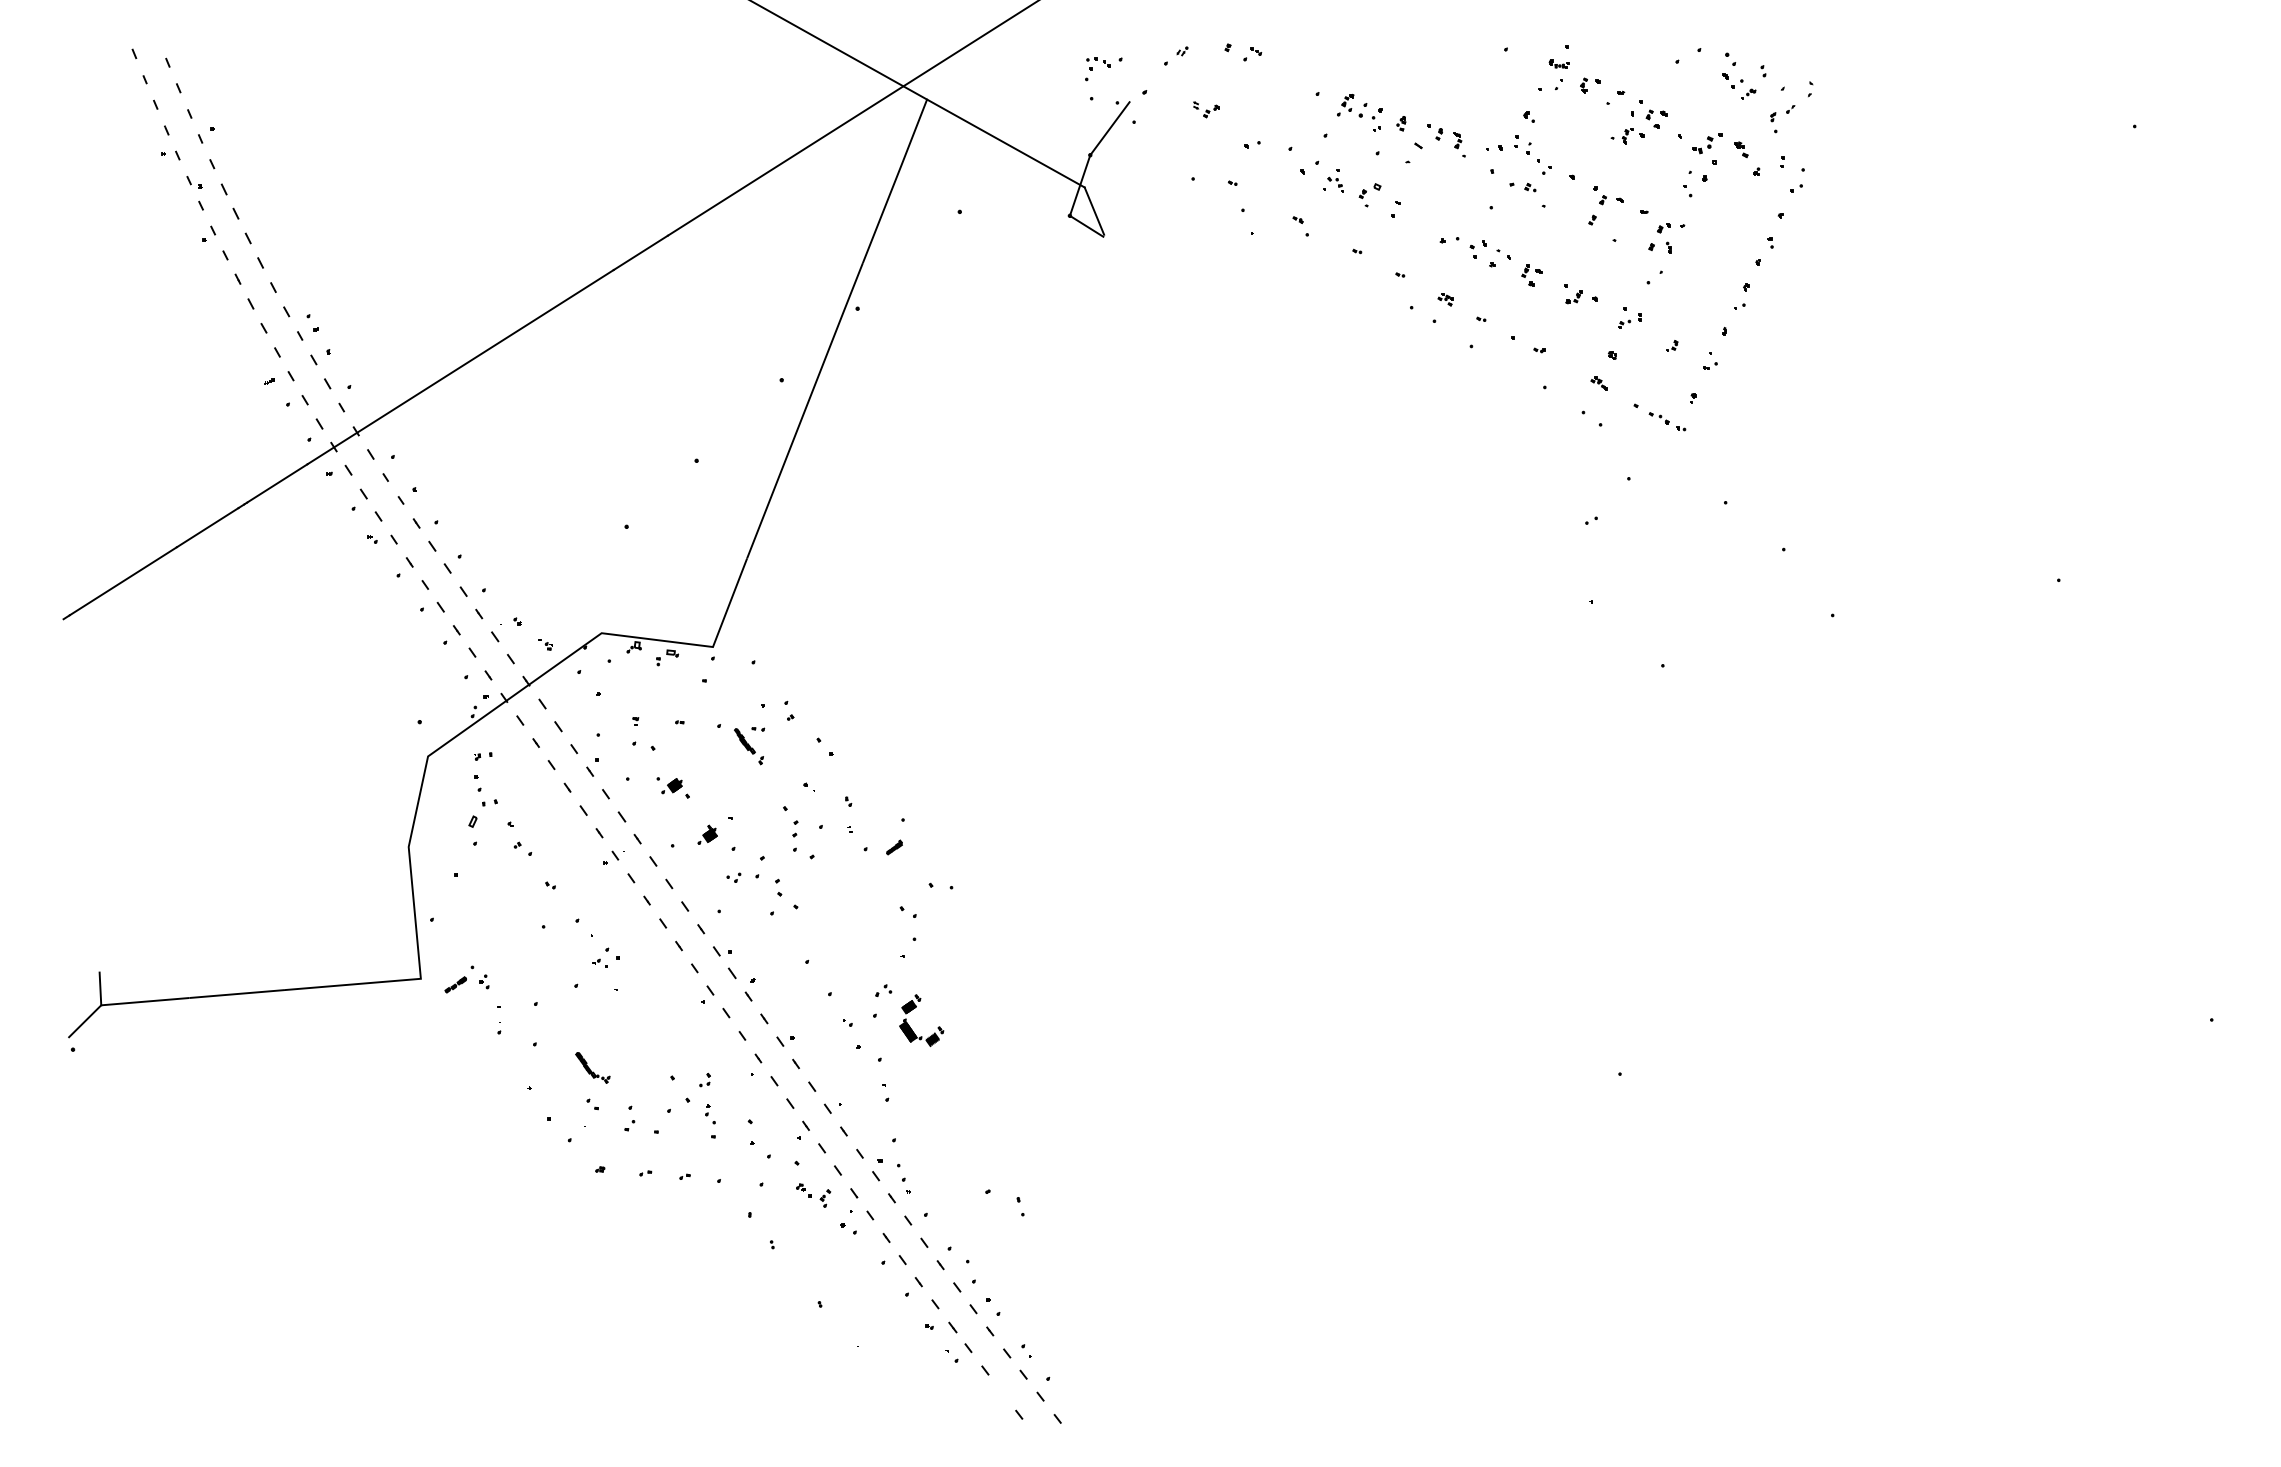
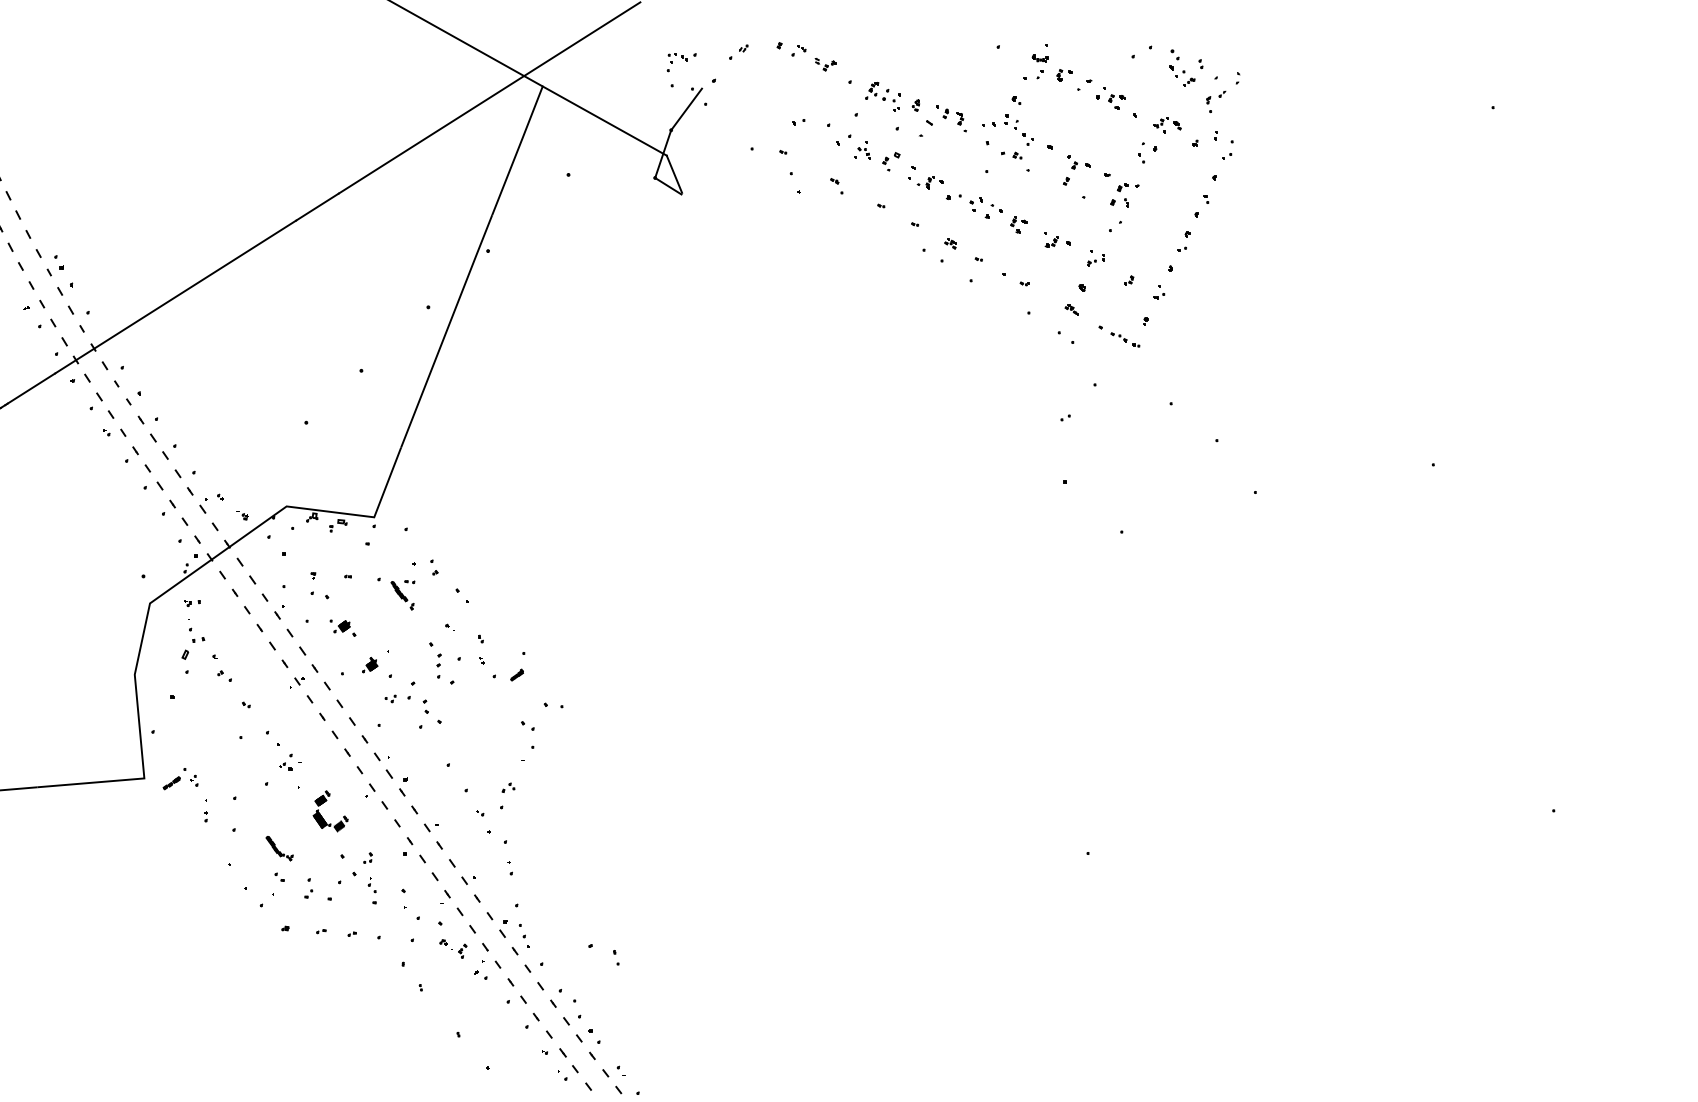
part: (1206, 109) -> (825, 64), moved
part: (1627, 136) -> (930, 183), moved
part: (1720, 148) -> (1167, 124), size x0.62
part: (910, 1026) -> (321, 815), moved

